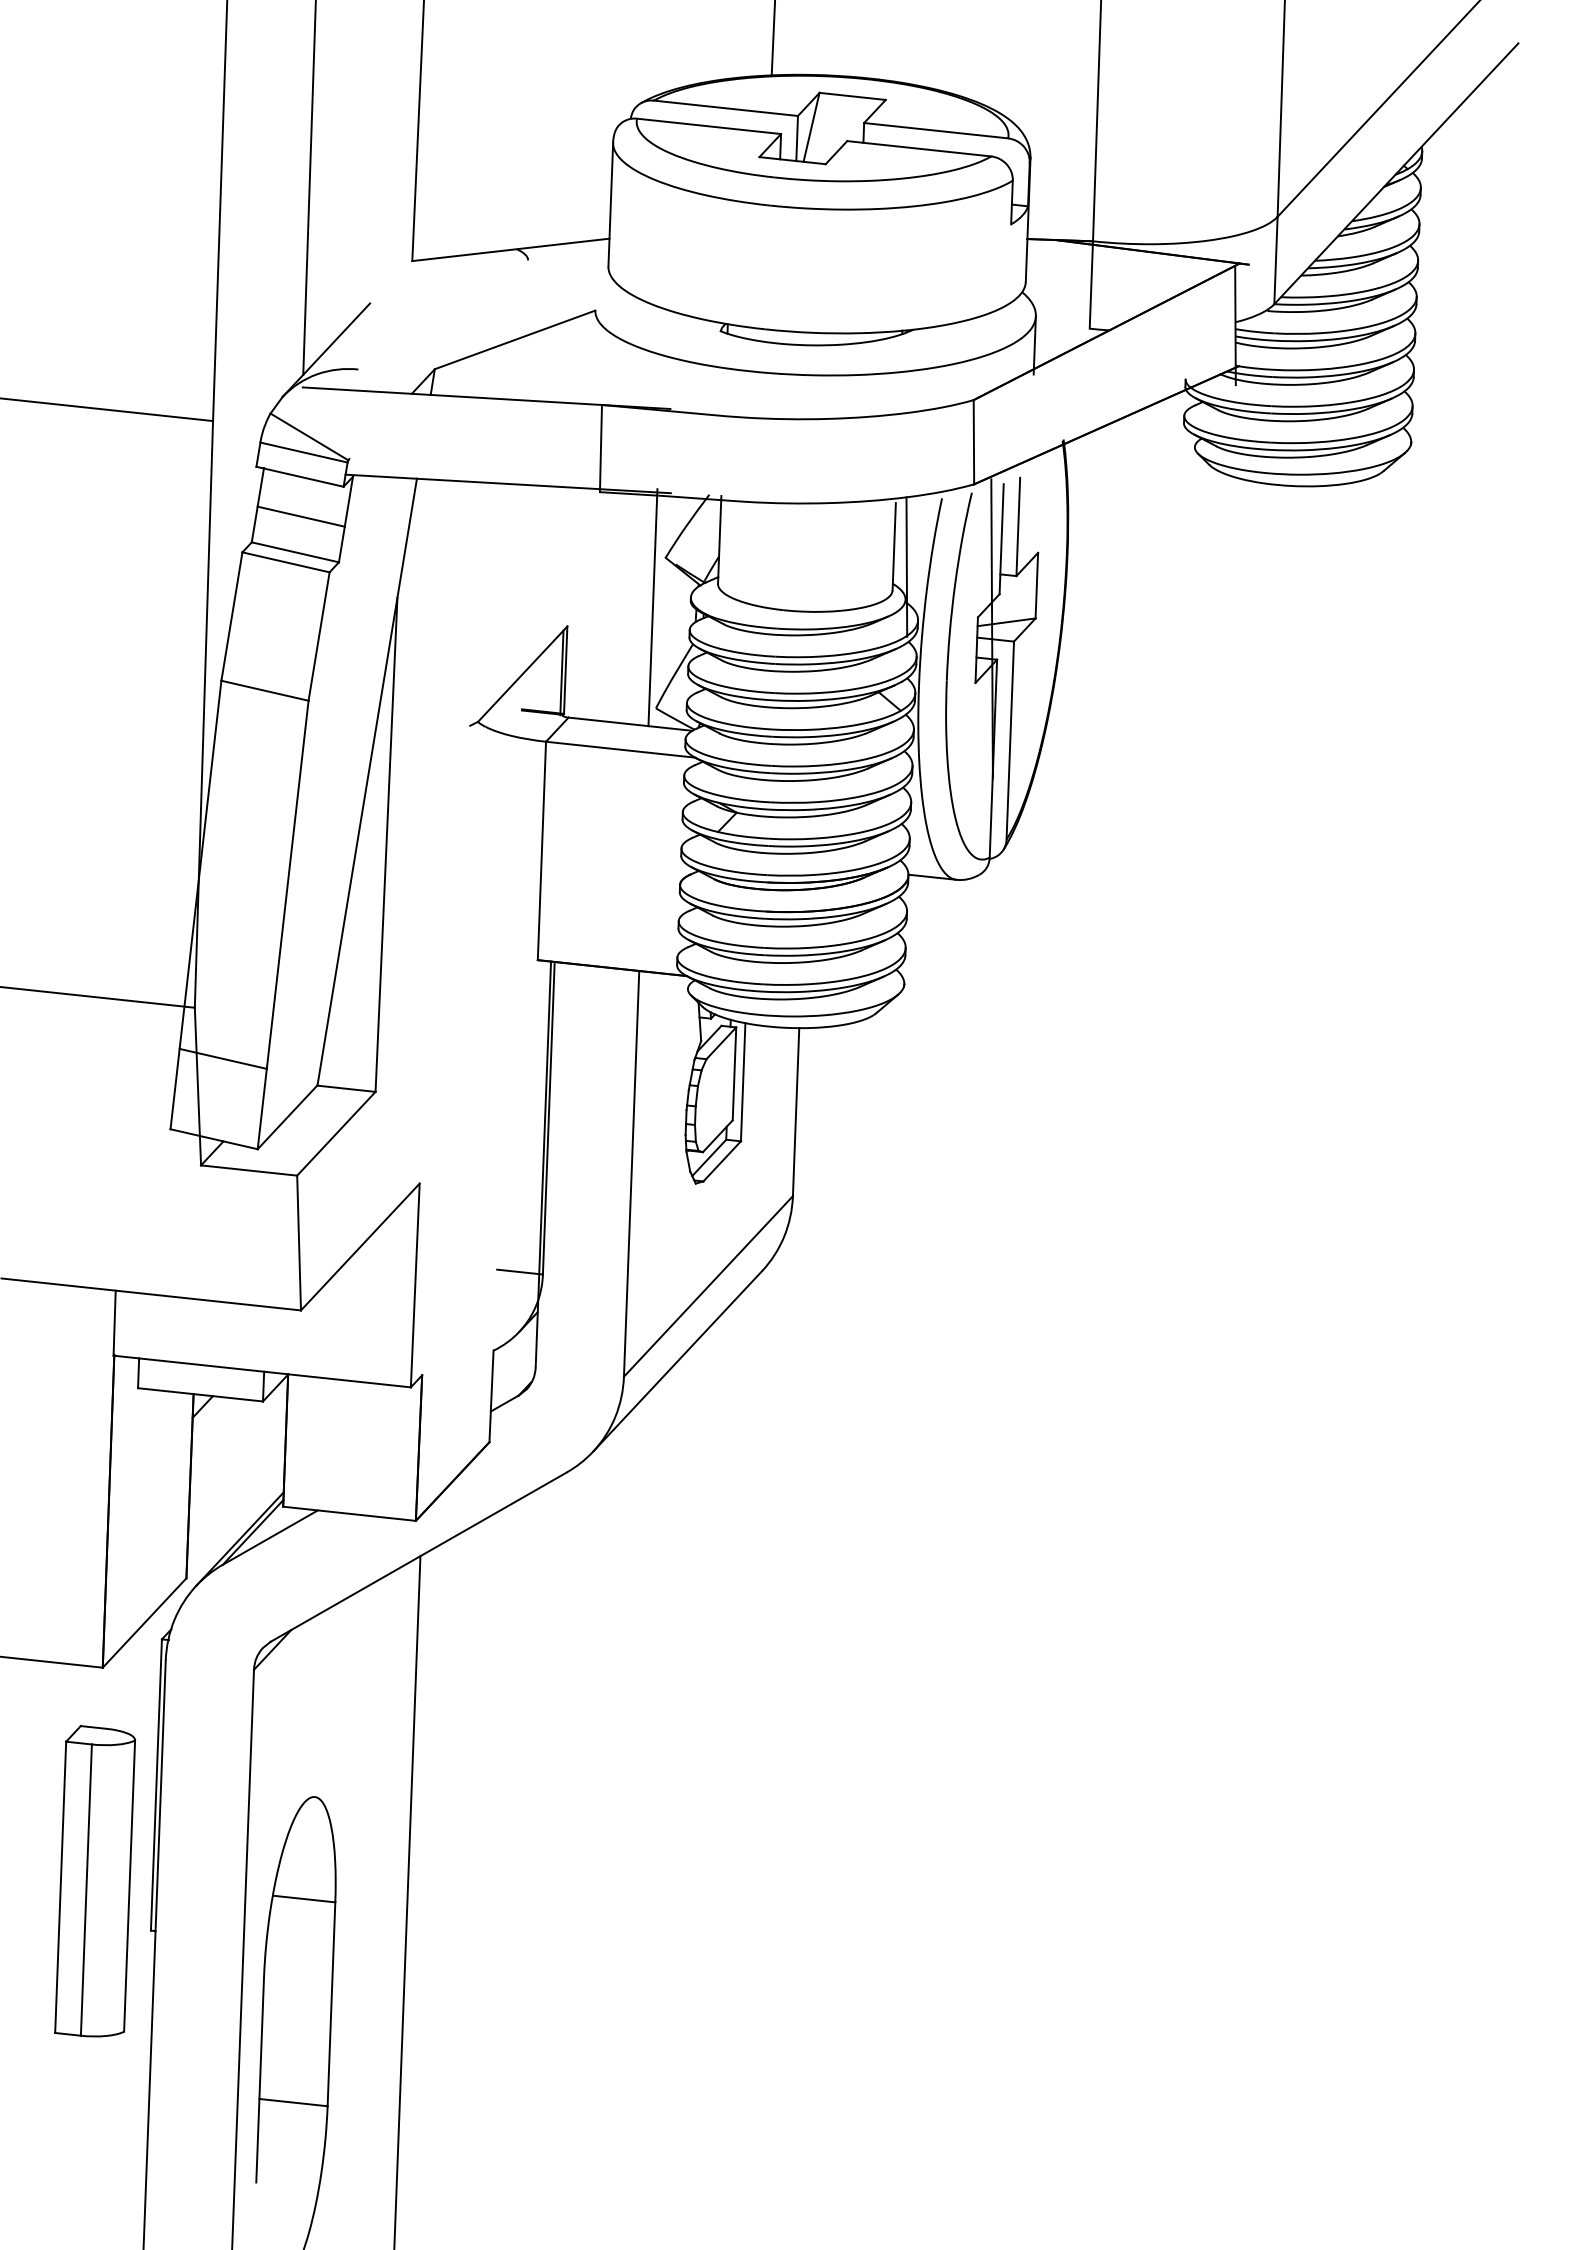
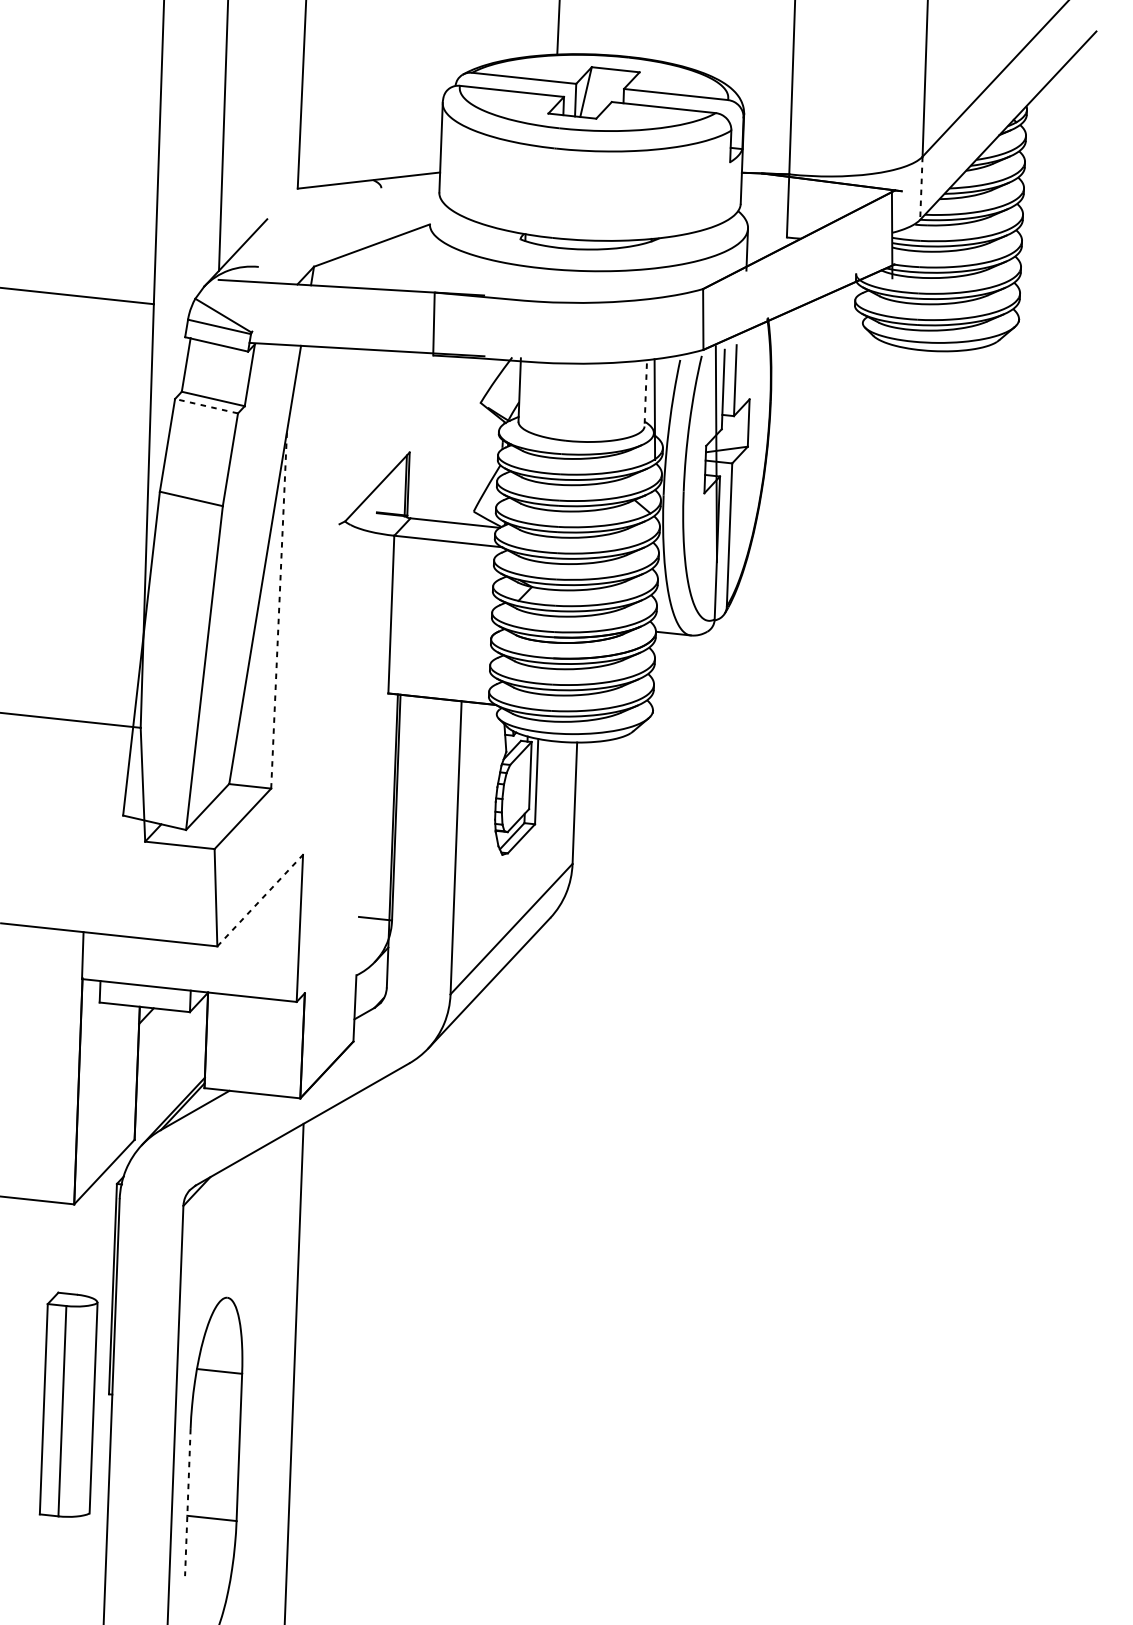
line: (1275, 260) -> (921, 188), solid -> dashed
line: (300, 516) -> (217, 373), removed
line: (894, 546) -> (645, 394), solid -> dashed
line: (286, 562) -> (206, 406), solid -> dashed
line: (652, 607) -> (471, 438), removed
line: (386, 844) -> (279, 609), solid -> dashed
line: (222, 1058) -> (160, 764), removed
line: (360, 1247) -> (260, 900), solid -> dashed
part: (94, 1881) -> (68, 1404), moved
line: (260, 2081) -> (188, 1503), solid -> dashed

